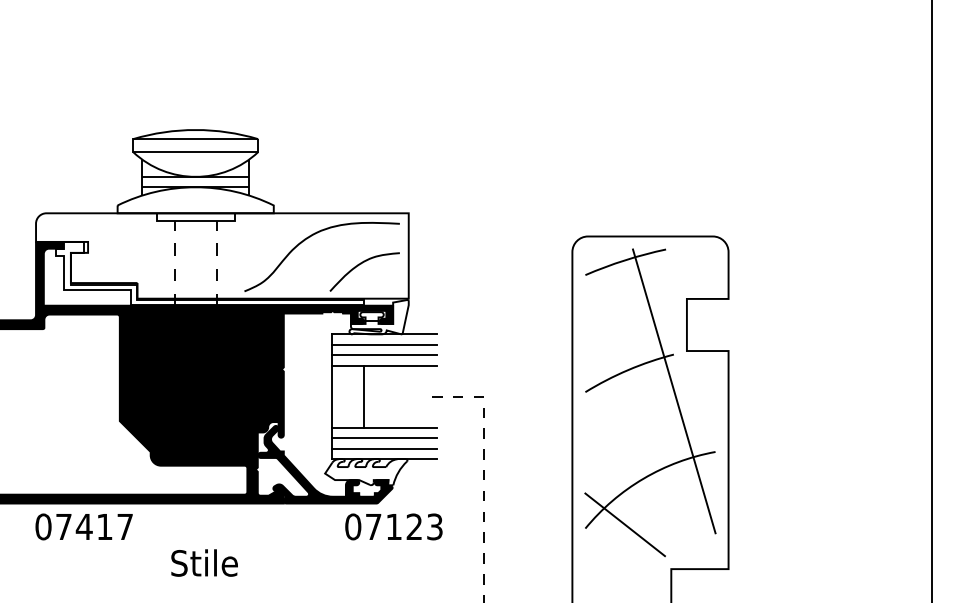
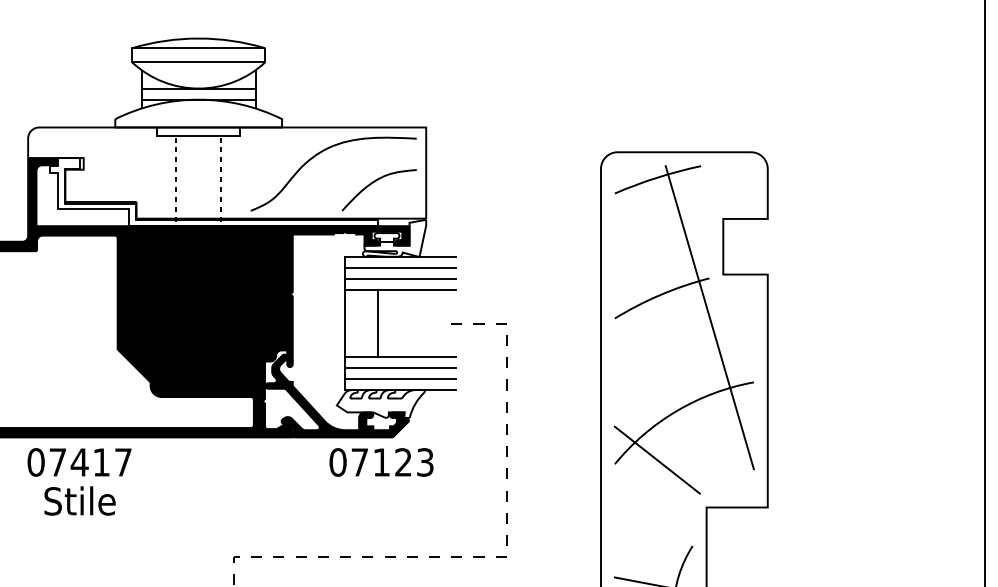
text: (393, 526) -> (381, 461), moved
text: (204, 562) -> (79, 500), moved

